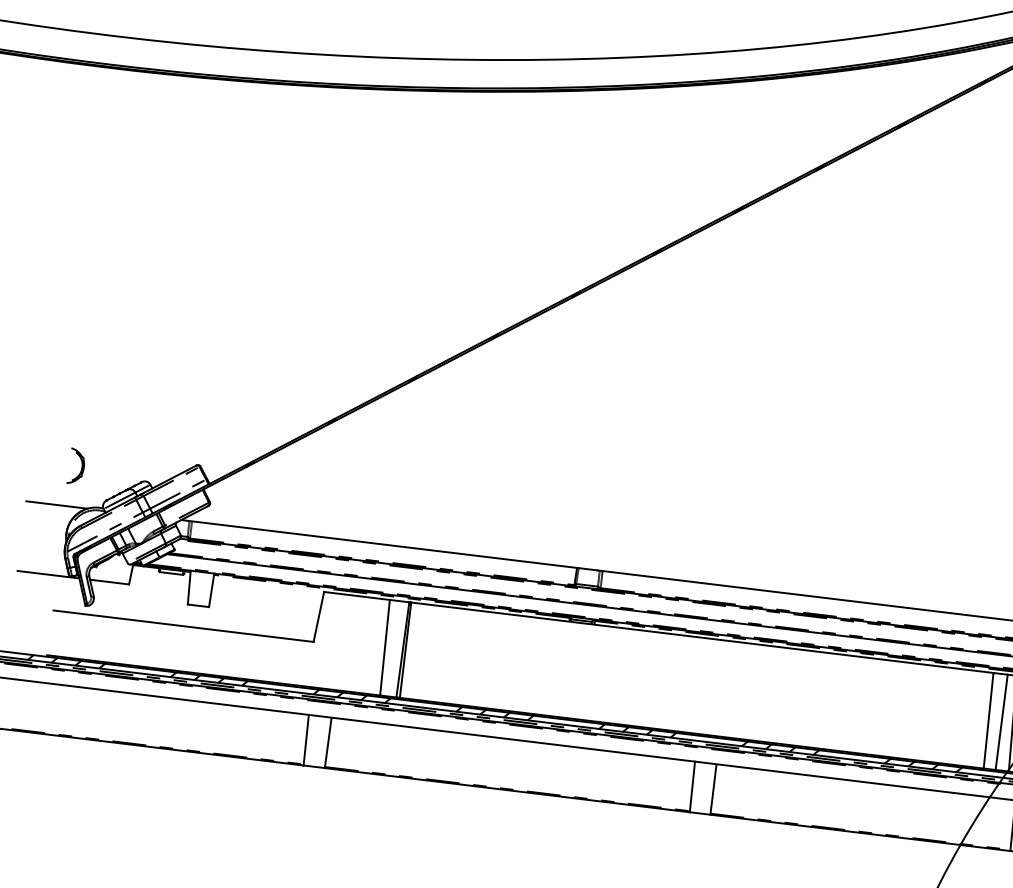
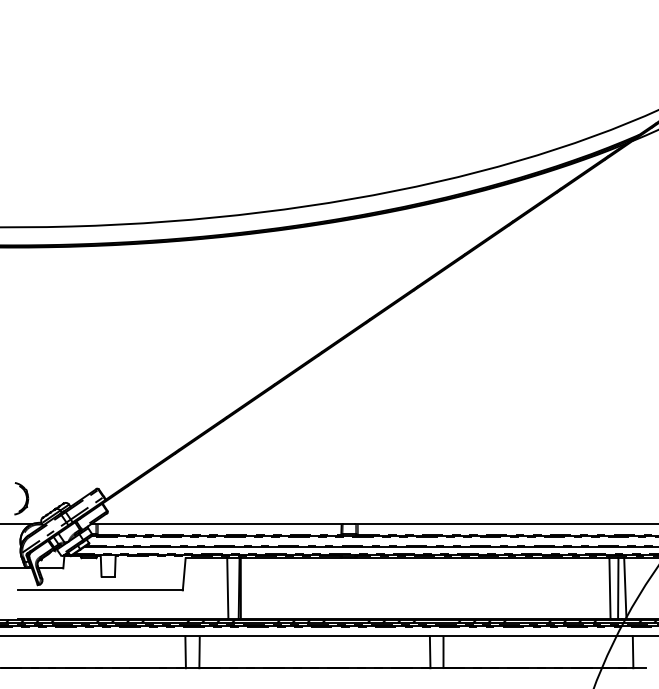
part: (76, 466) -> (21, 498), size x1.43

